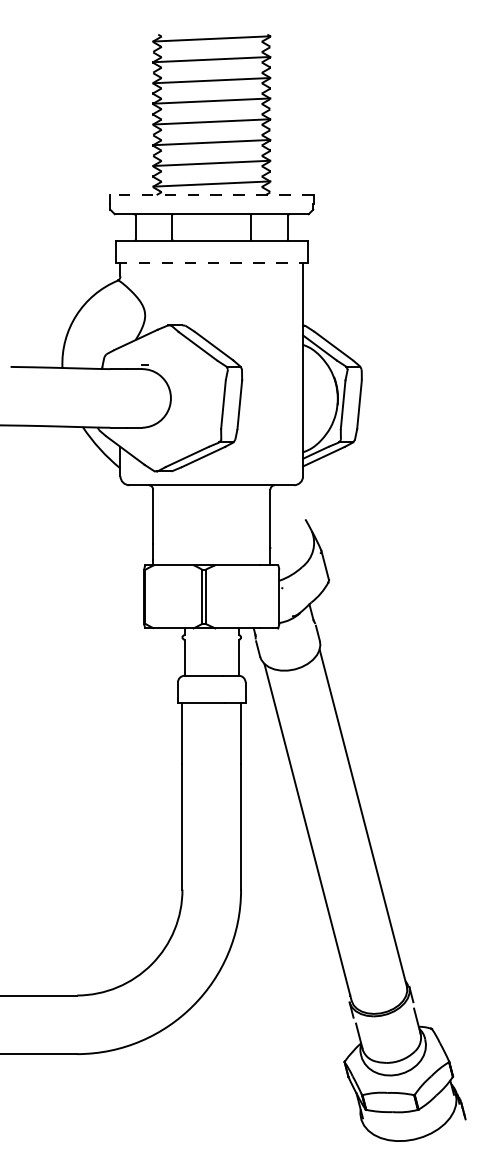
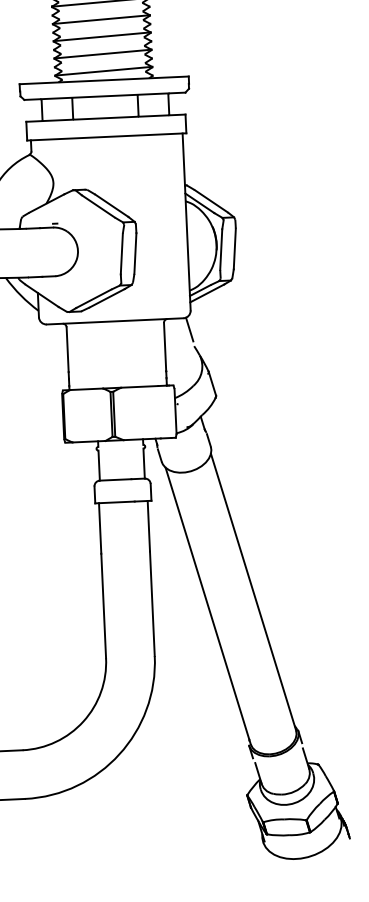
line: (211, 195) -> (104, 80), dashed -> solid
line: (211, 263) -> (106, 137), dashed -> solid
line: (300, 498) -> (189, 329), added

